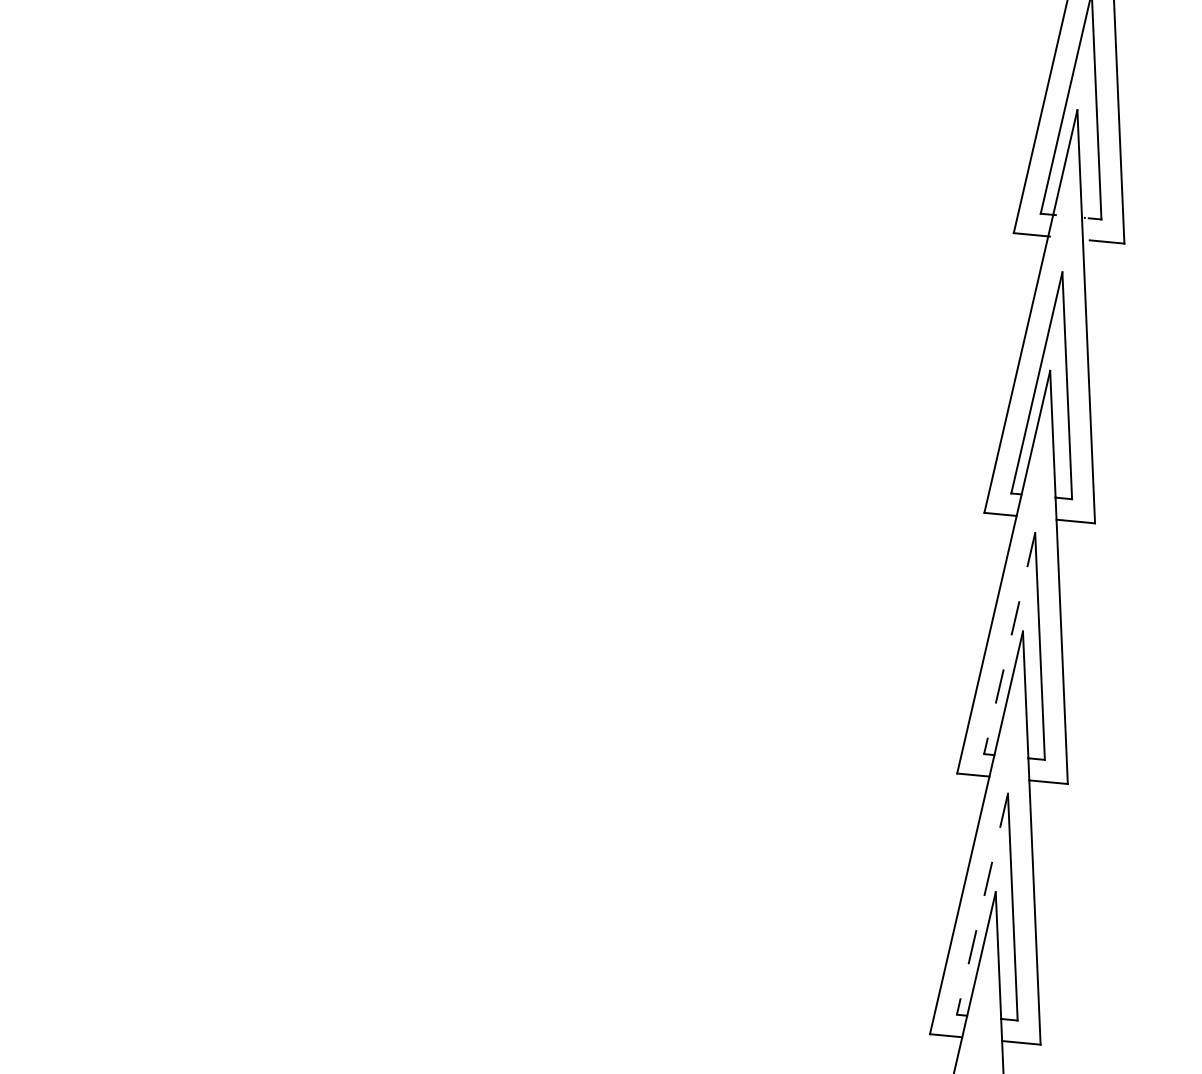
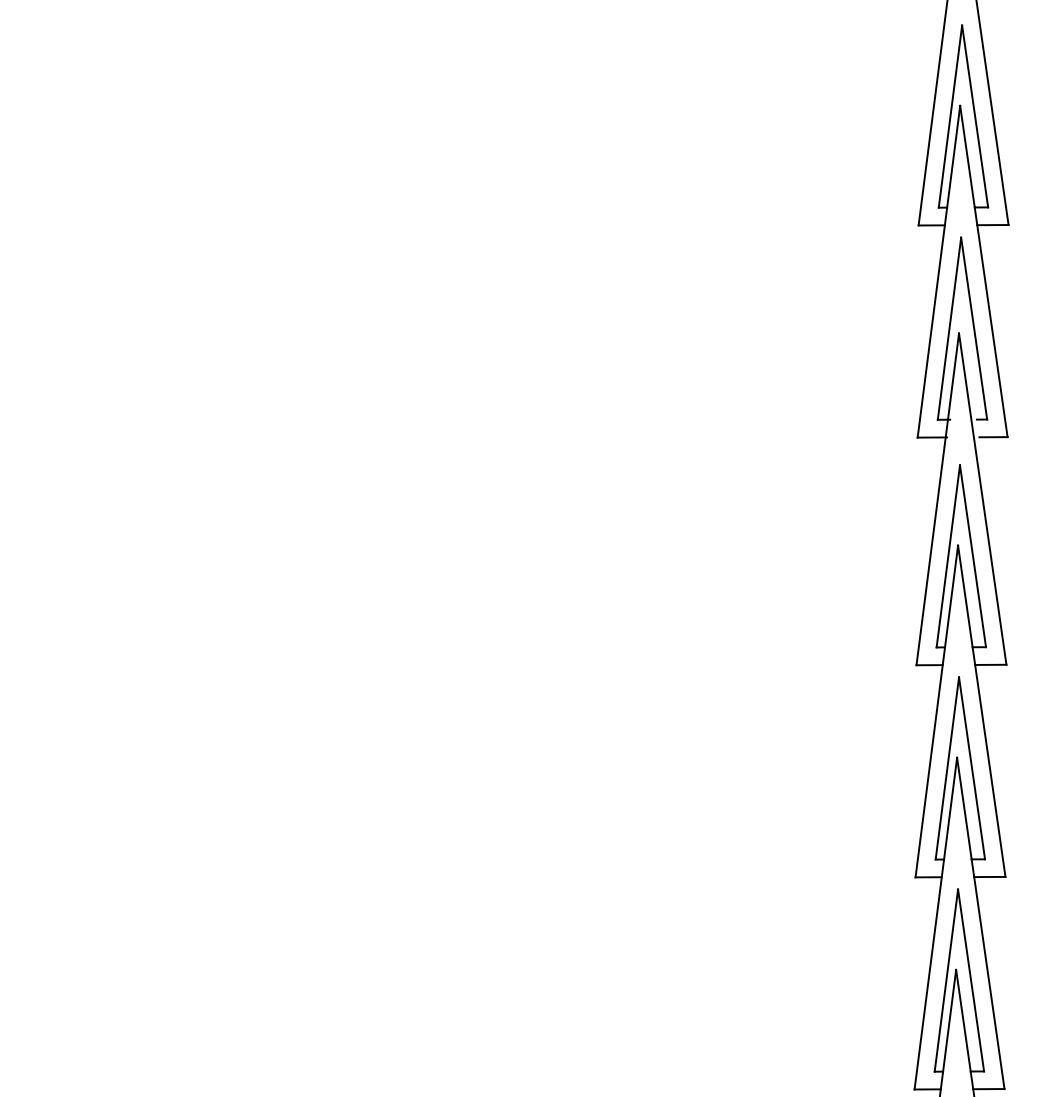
line: (1009, 643) -> (947, 768), dashed -> solid
line: (982, 904) -> (946, 980), dashed -> solid

